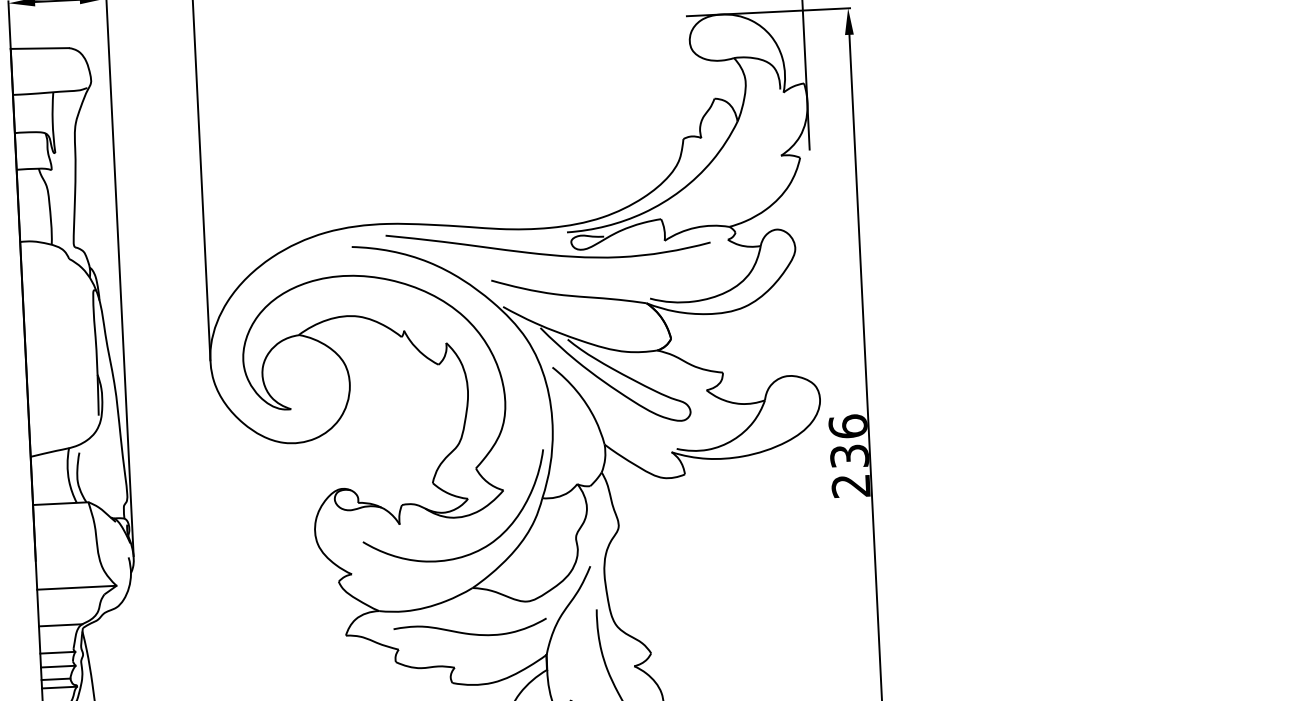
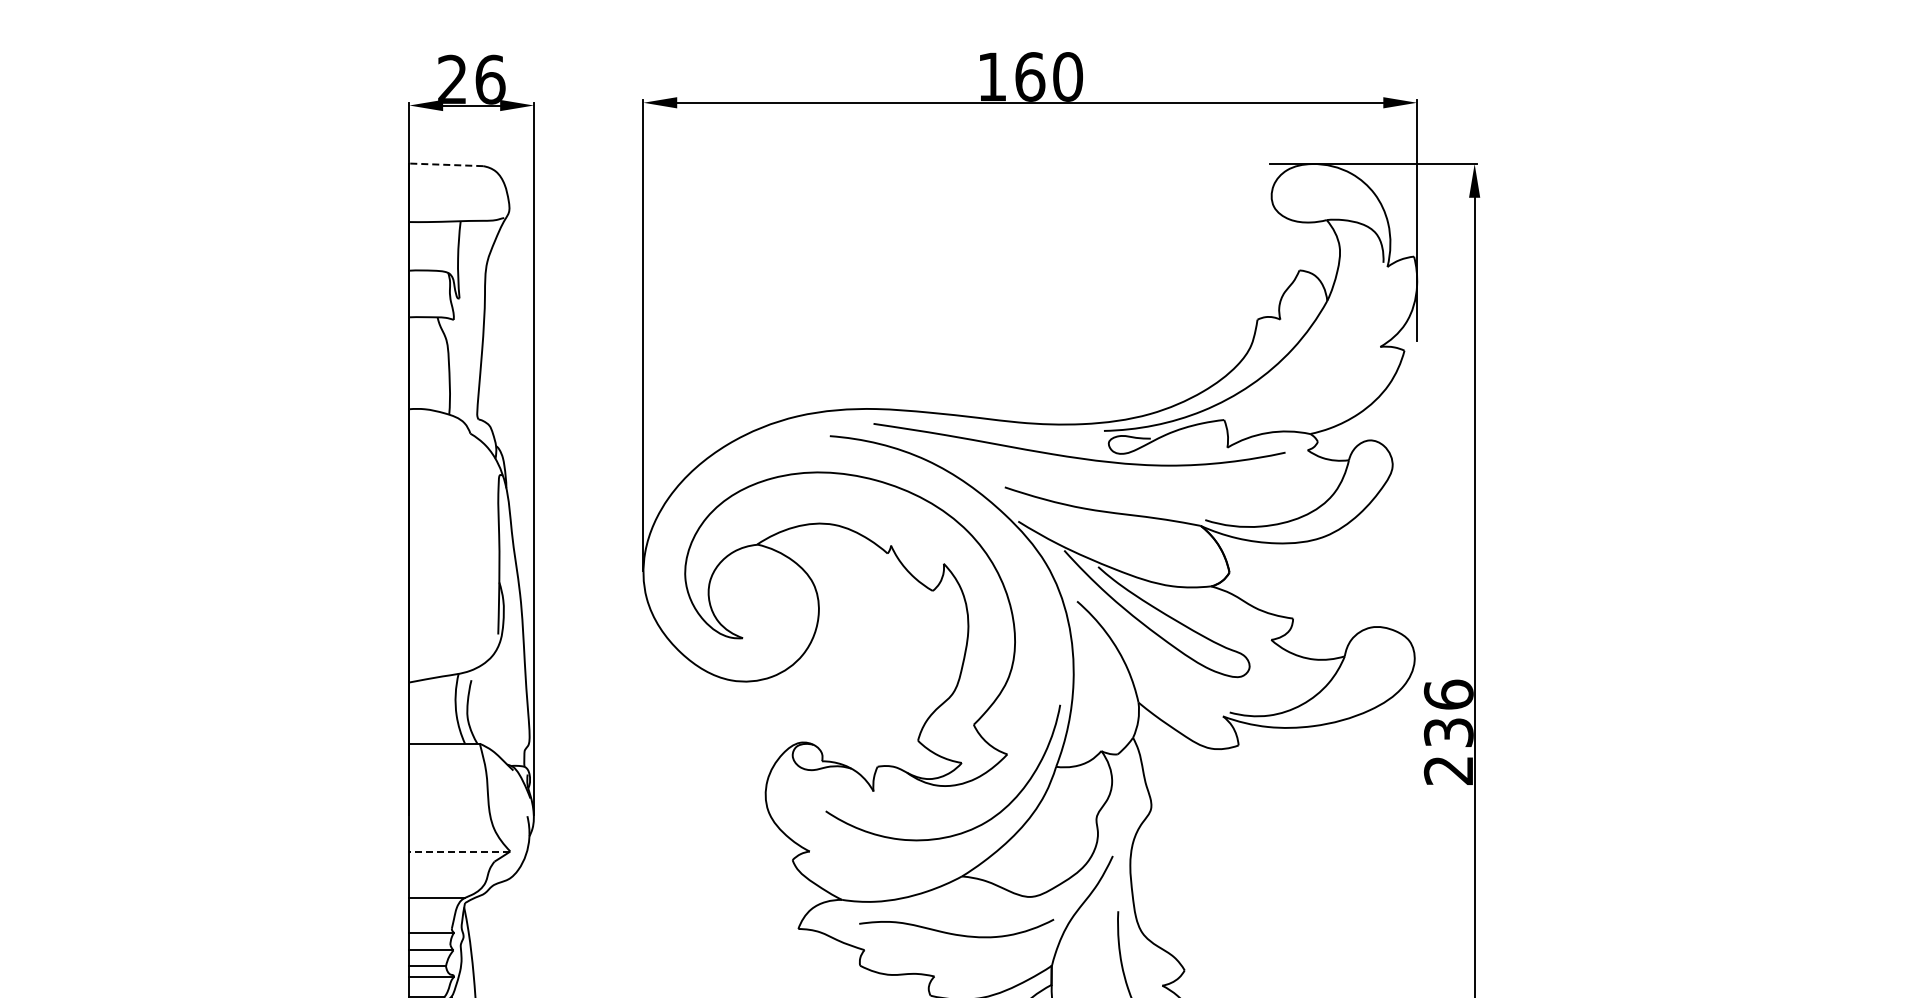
line: (39, 48) -> (446, 164), solid -> dashed
line: (76, 587) -> (459, 851), solid -> dashed

